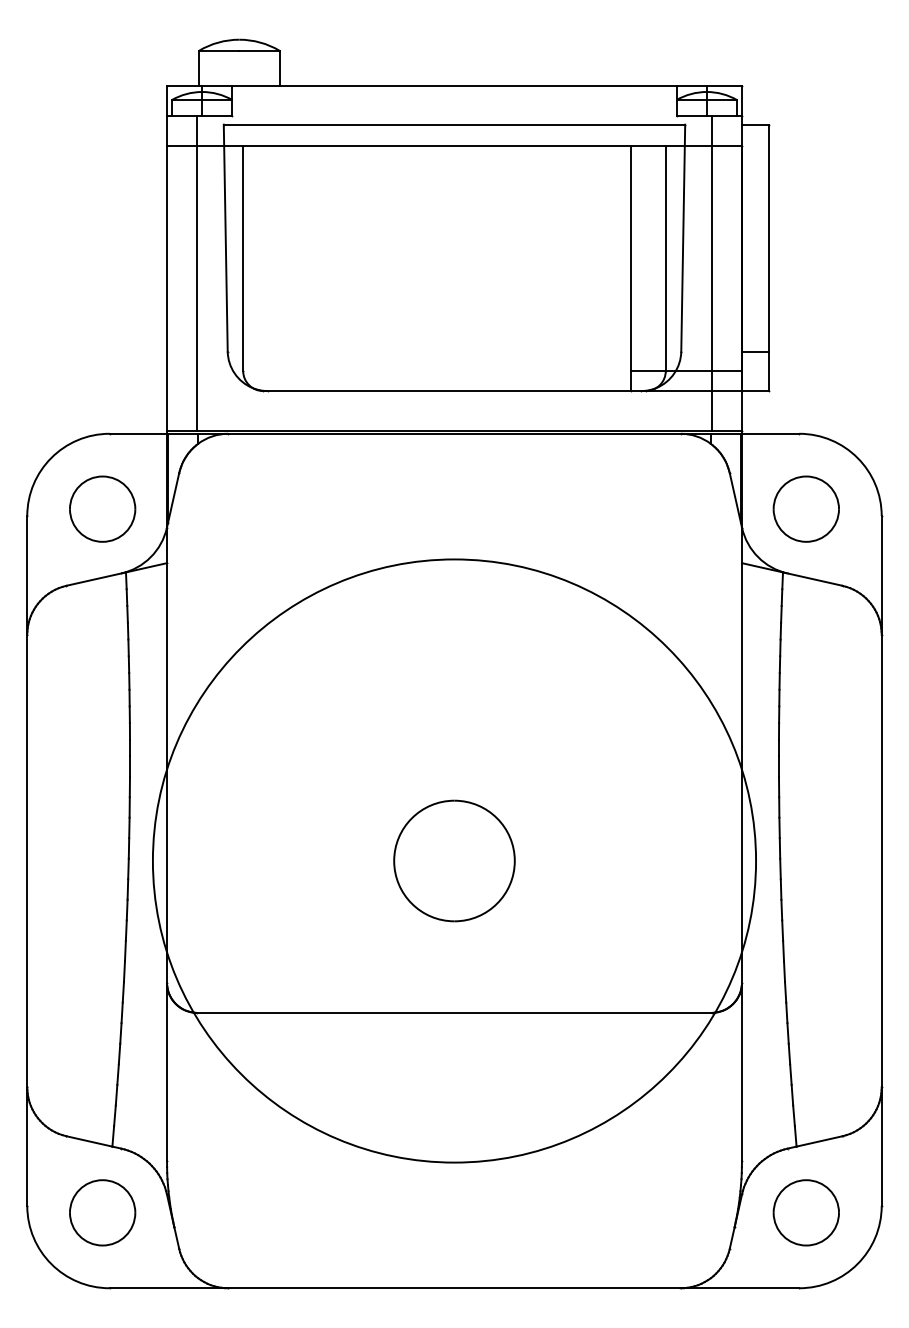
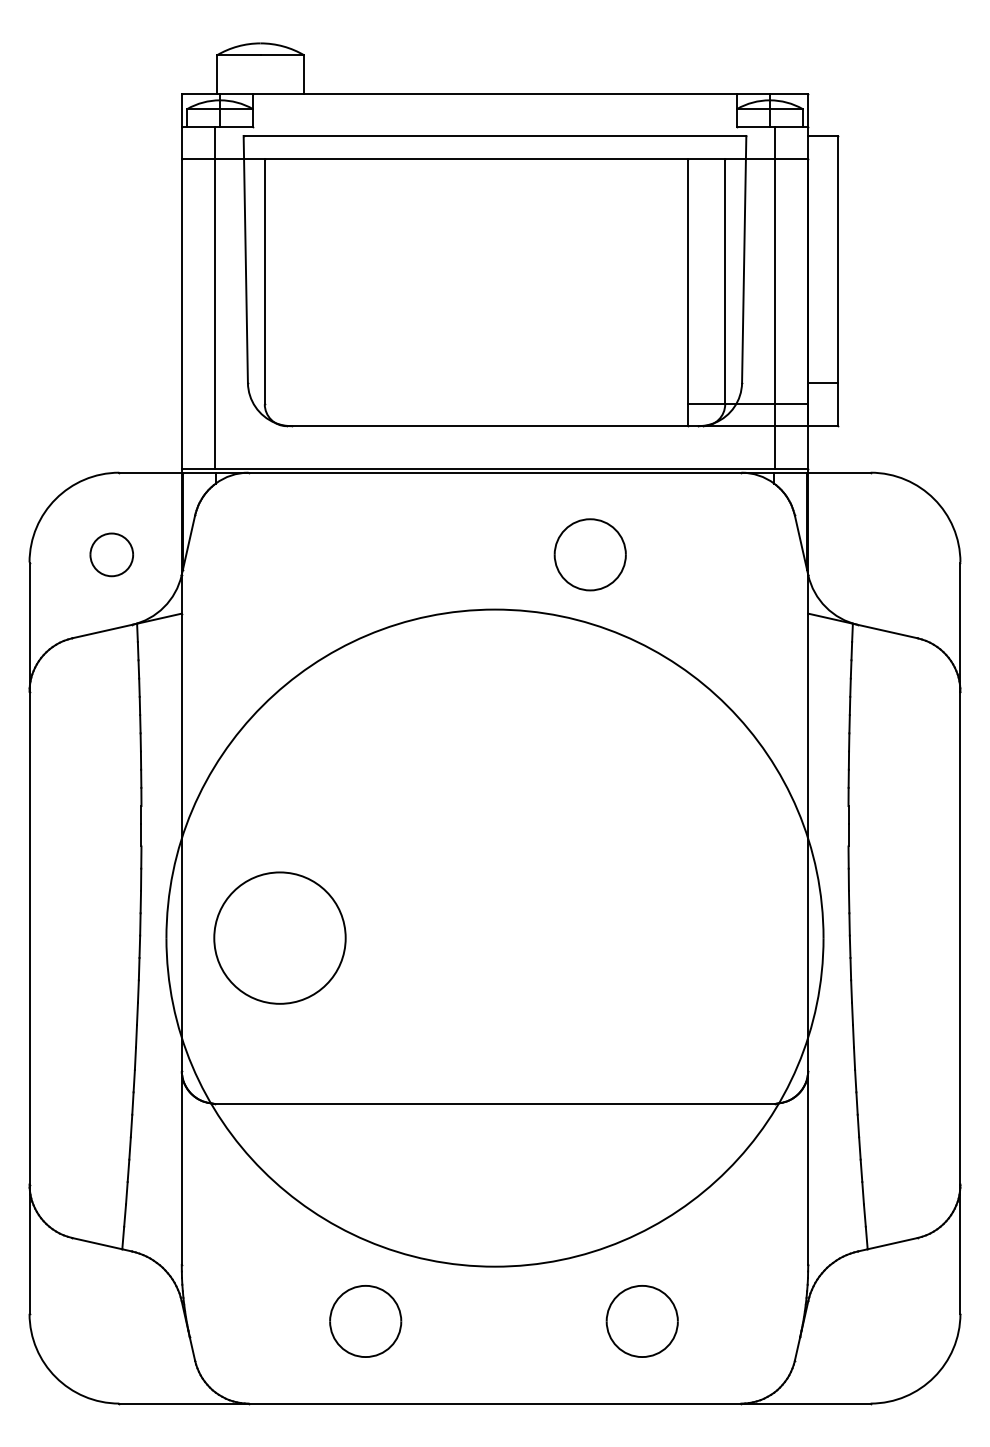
part: (102, 508) -> (111, 554), size x0.6
part: (805, 508) -> (589, 554), moved
part: (454, 860) -> (279, 937), moved
part: (102, 1212) -> (365, 1321), moved
part: (805, 1212) -> (641, 1321), moved

